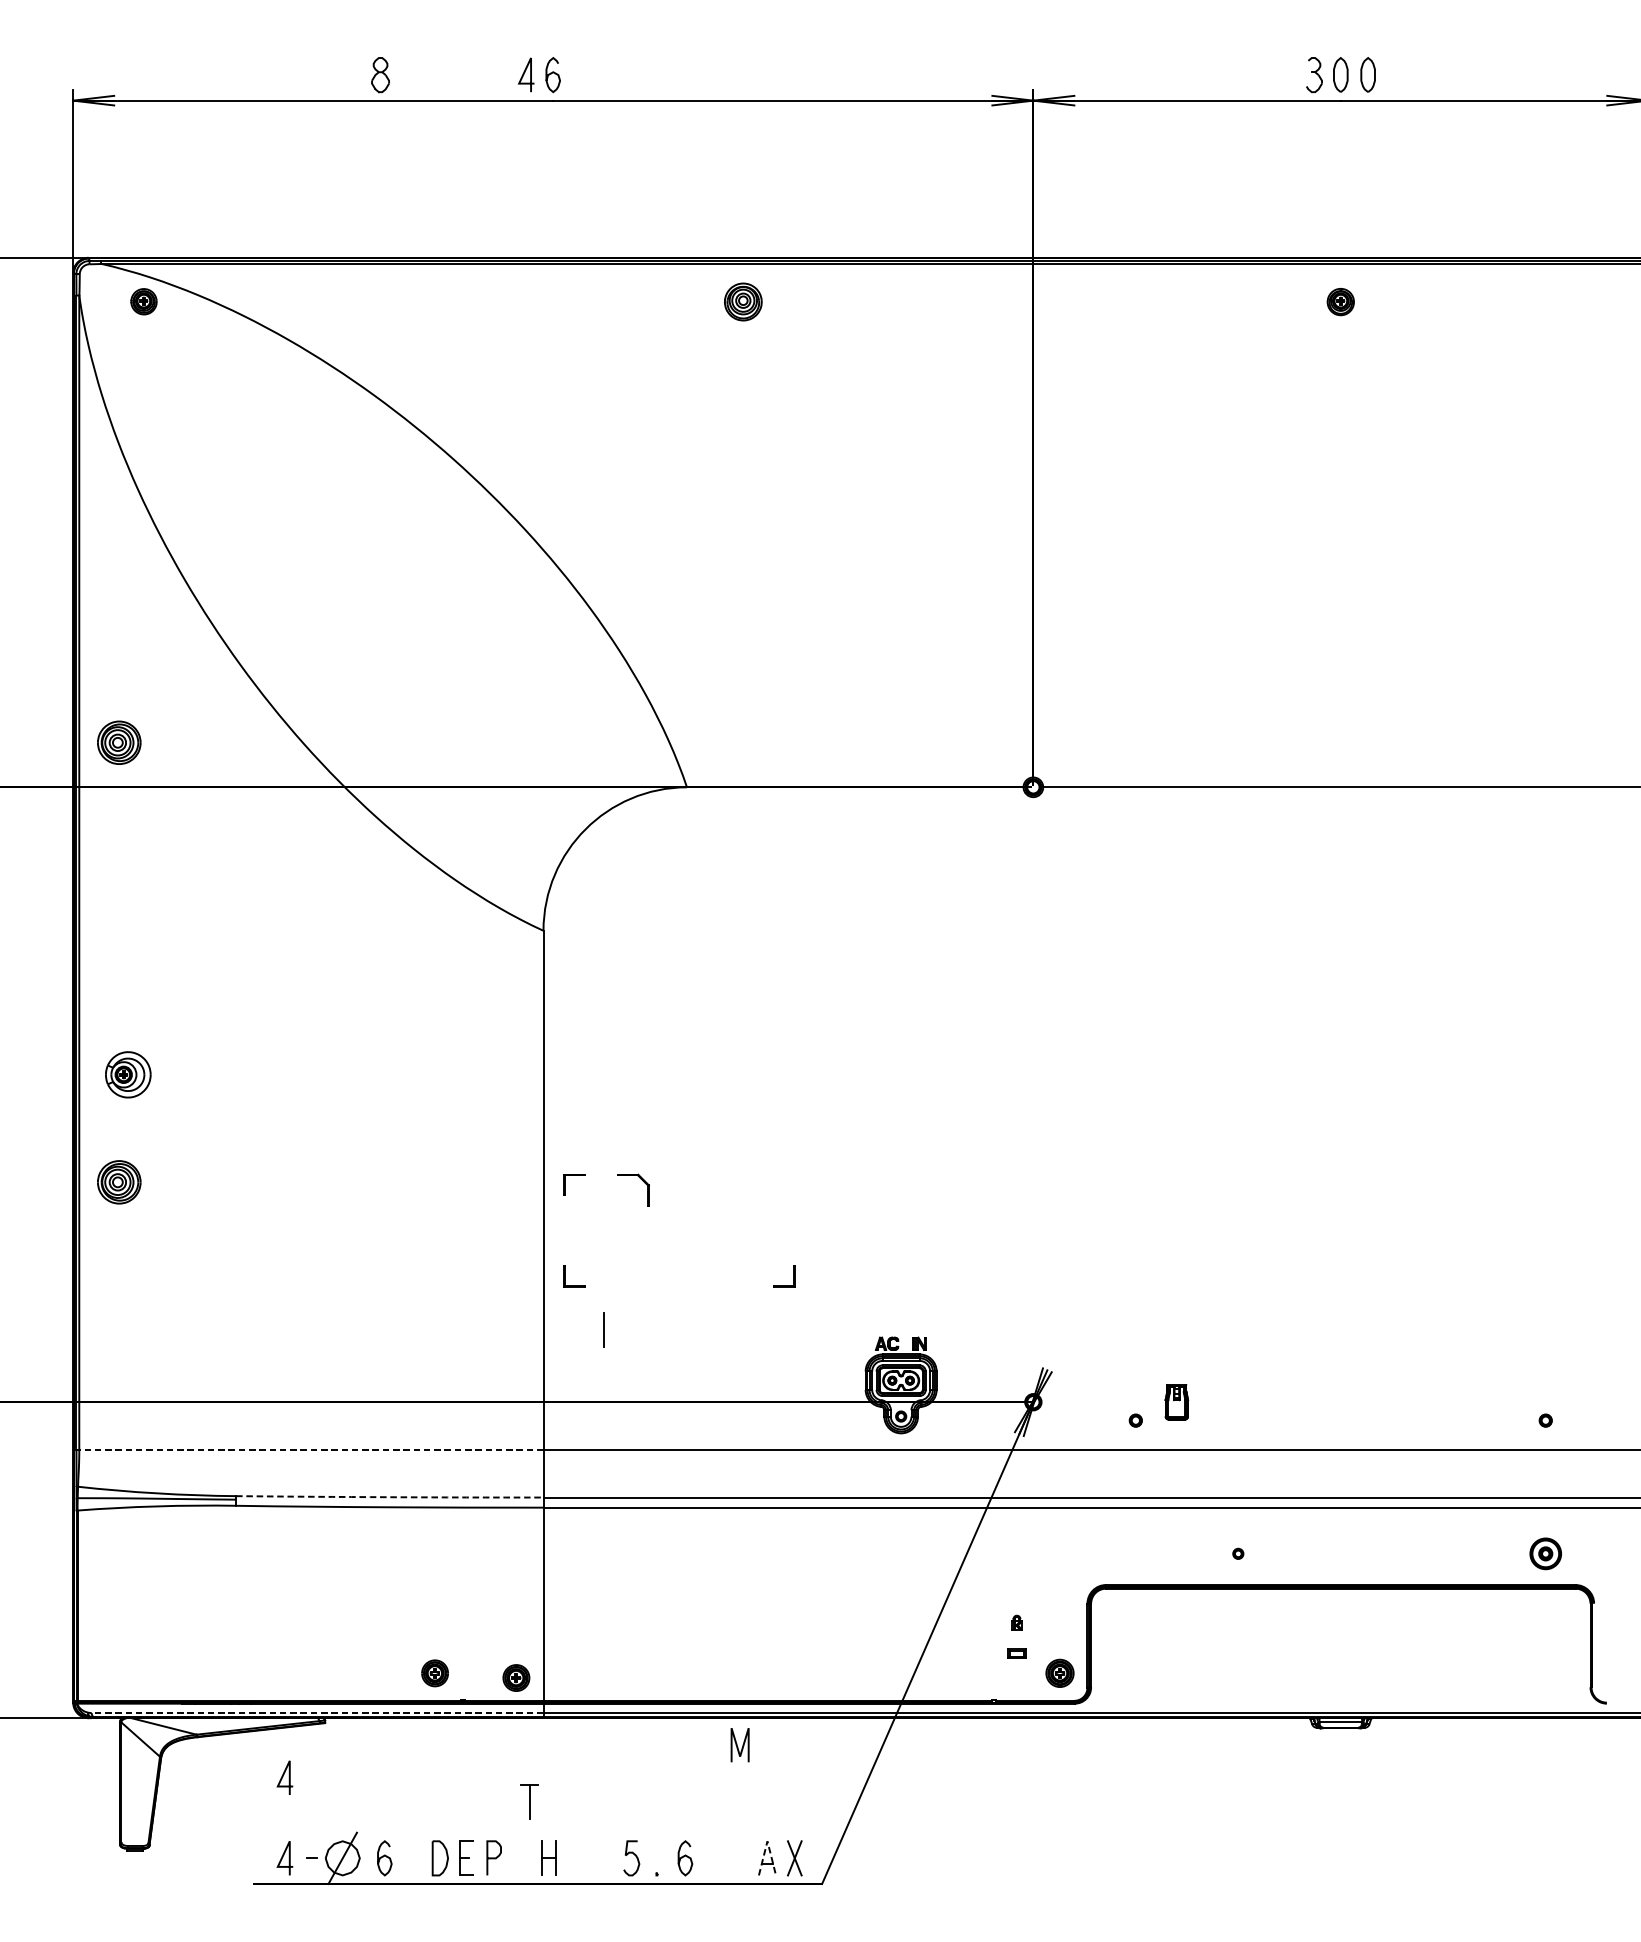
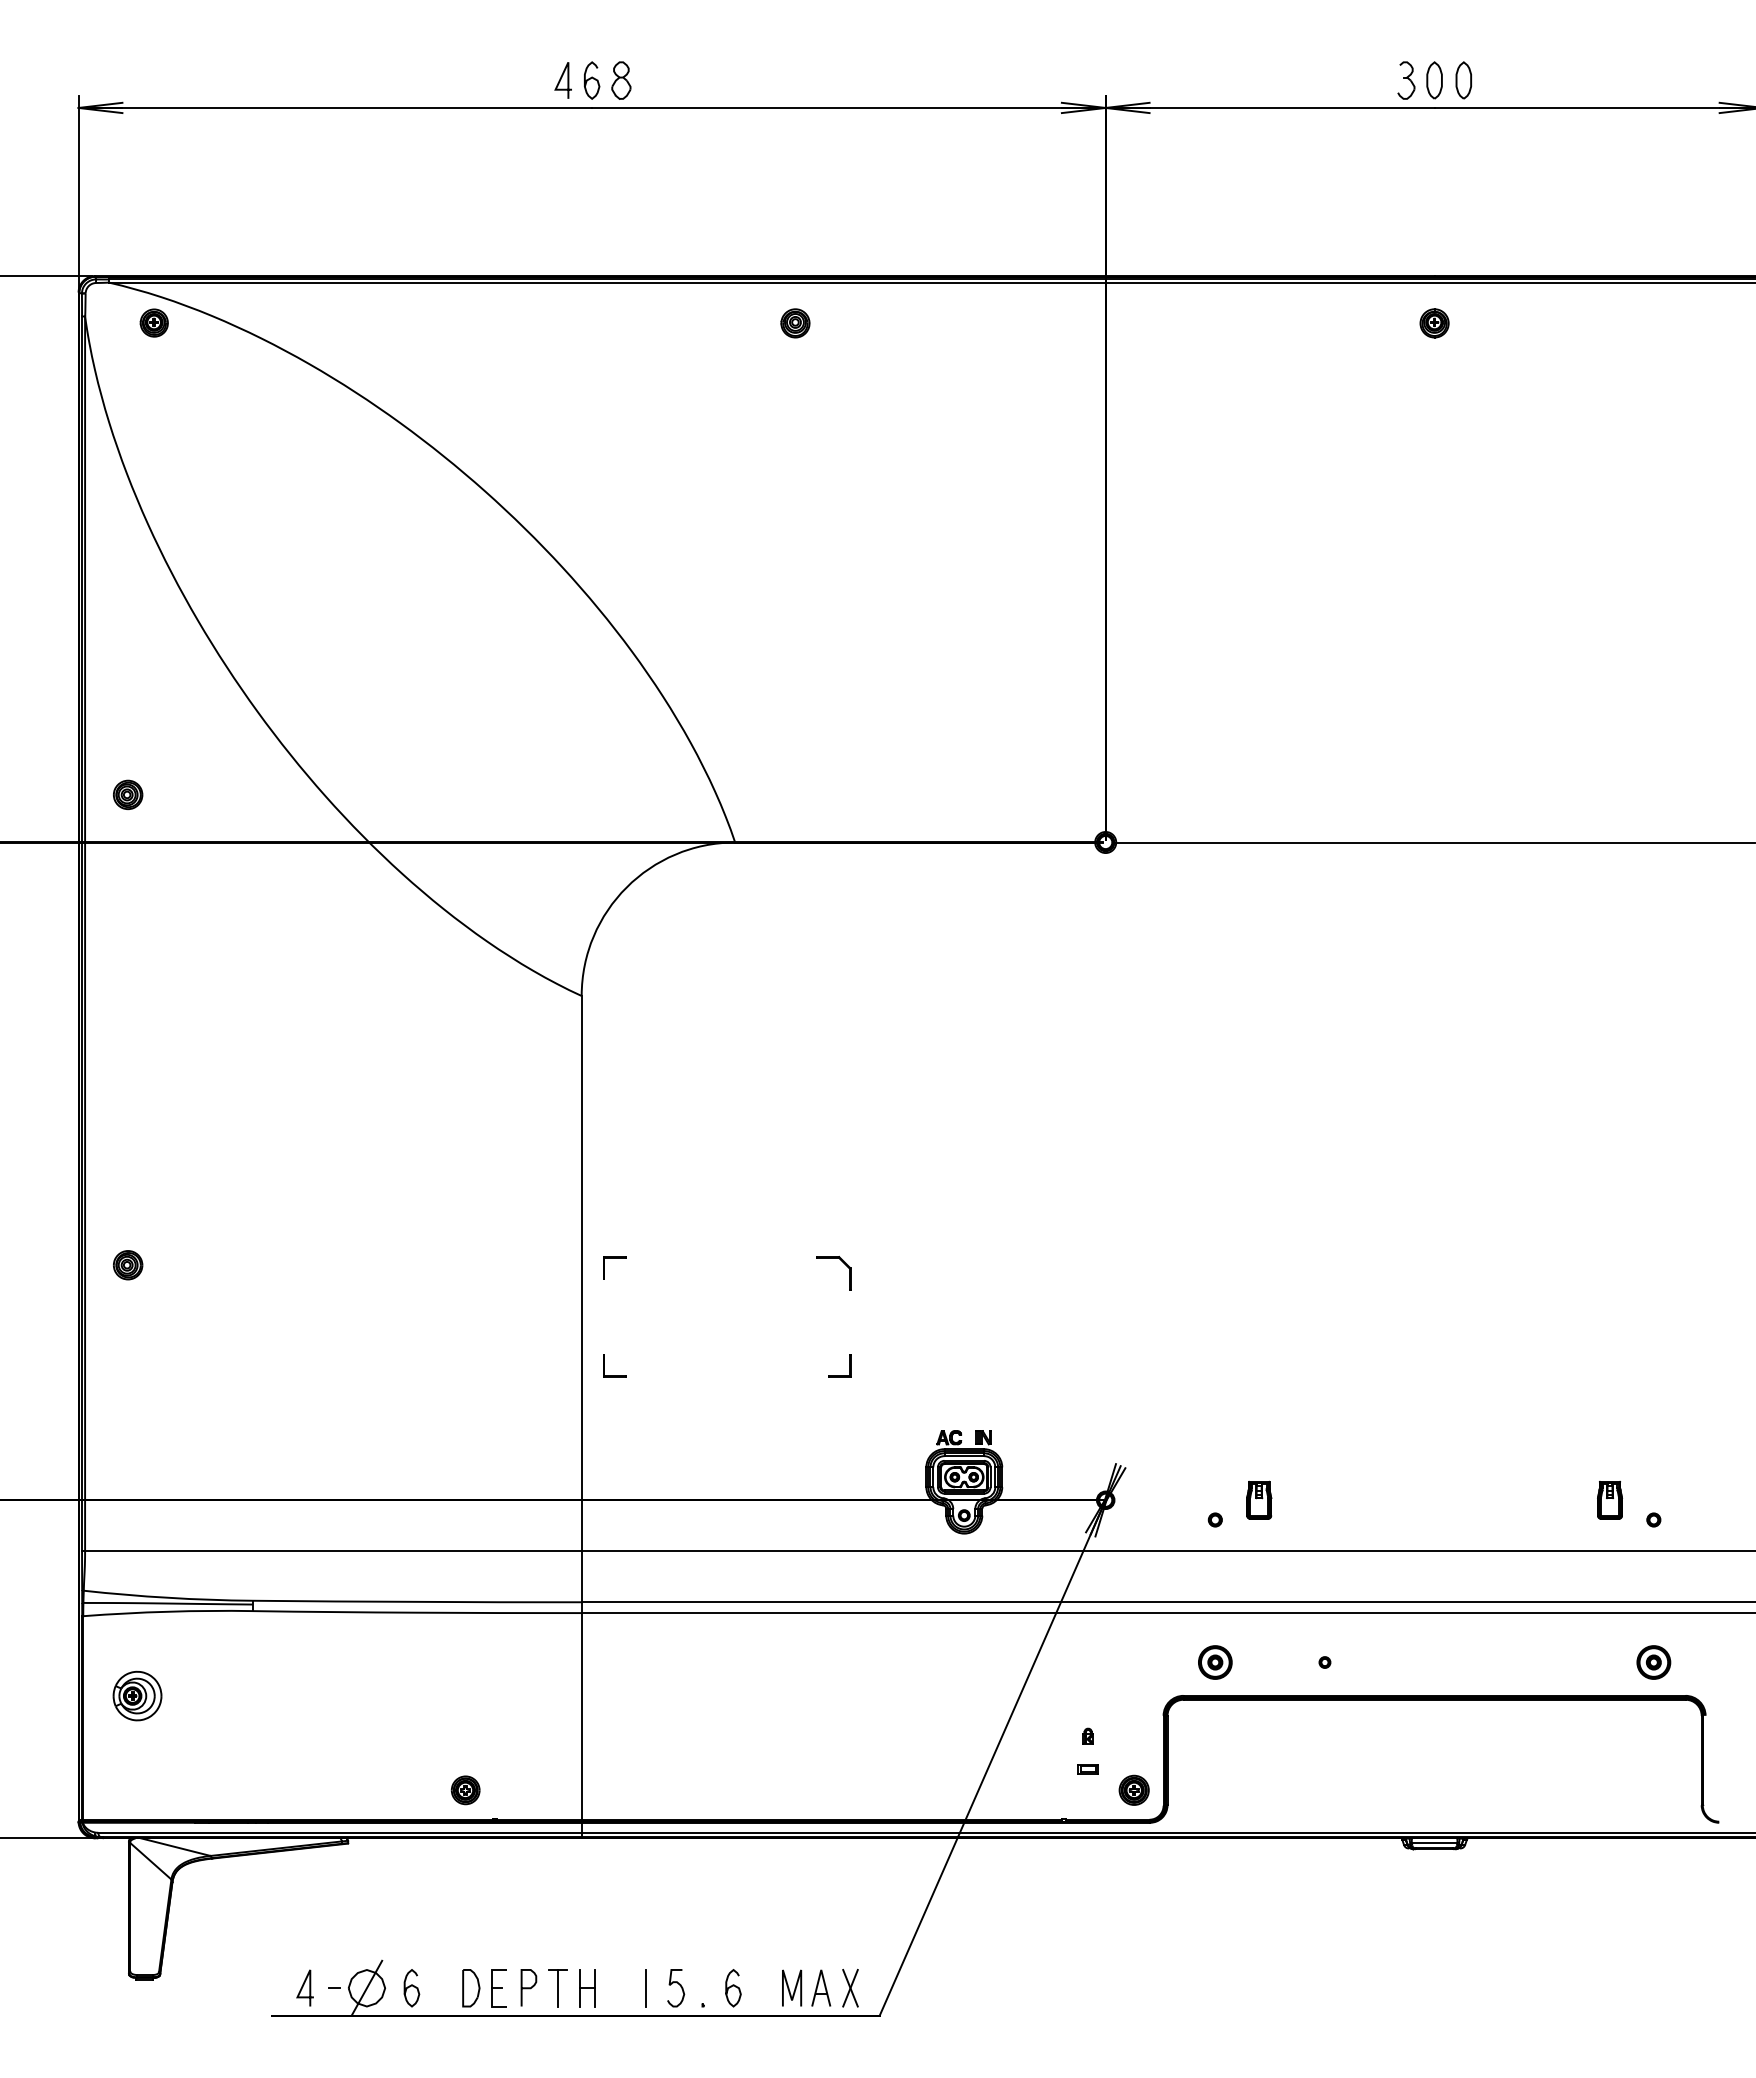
part: (380, 74) -> (621, 80), moved
part: (743, 302) -> (795, 323), size x0.71
part: (119, 742) -> (128, 794), size x0.62
part: (128, 1074) -> (137, 1695), moved
part: (642, 1180) -> (843, 1263), moved
part: (119, 1182) -> (128, 1265), size x0.62
line: (603, 1330) -> (645, 1988), moved
part: (1504, 1401) -> (1609, 1499), added
line: (309, 1450) -> (331, 1551), dashed -> solid
arc: (390, 1496) -> (417, 1601), dashed -> solid
part: (1135, 1553) -> (1215, 1662), added
part: (516, 1678) -> (552, 1795), removed
line: (318, 1712) -> (340, 1832), dashed -> solid
line: (742, 1745) -> (794, 1988), moved
line: (283, 1777) -> (303, 1901), removed
part: (529, 1802) -> (557, 1988), moved
line: (767, 1840) -> (821, 1969), dashed -> solid

